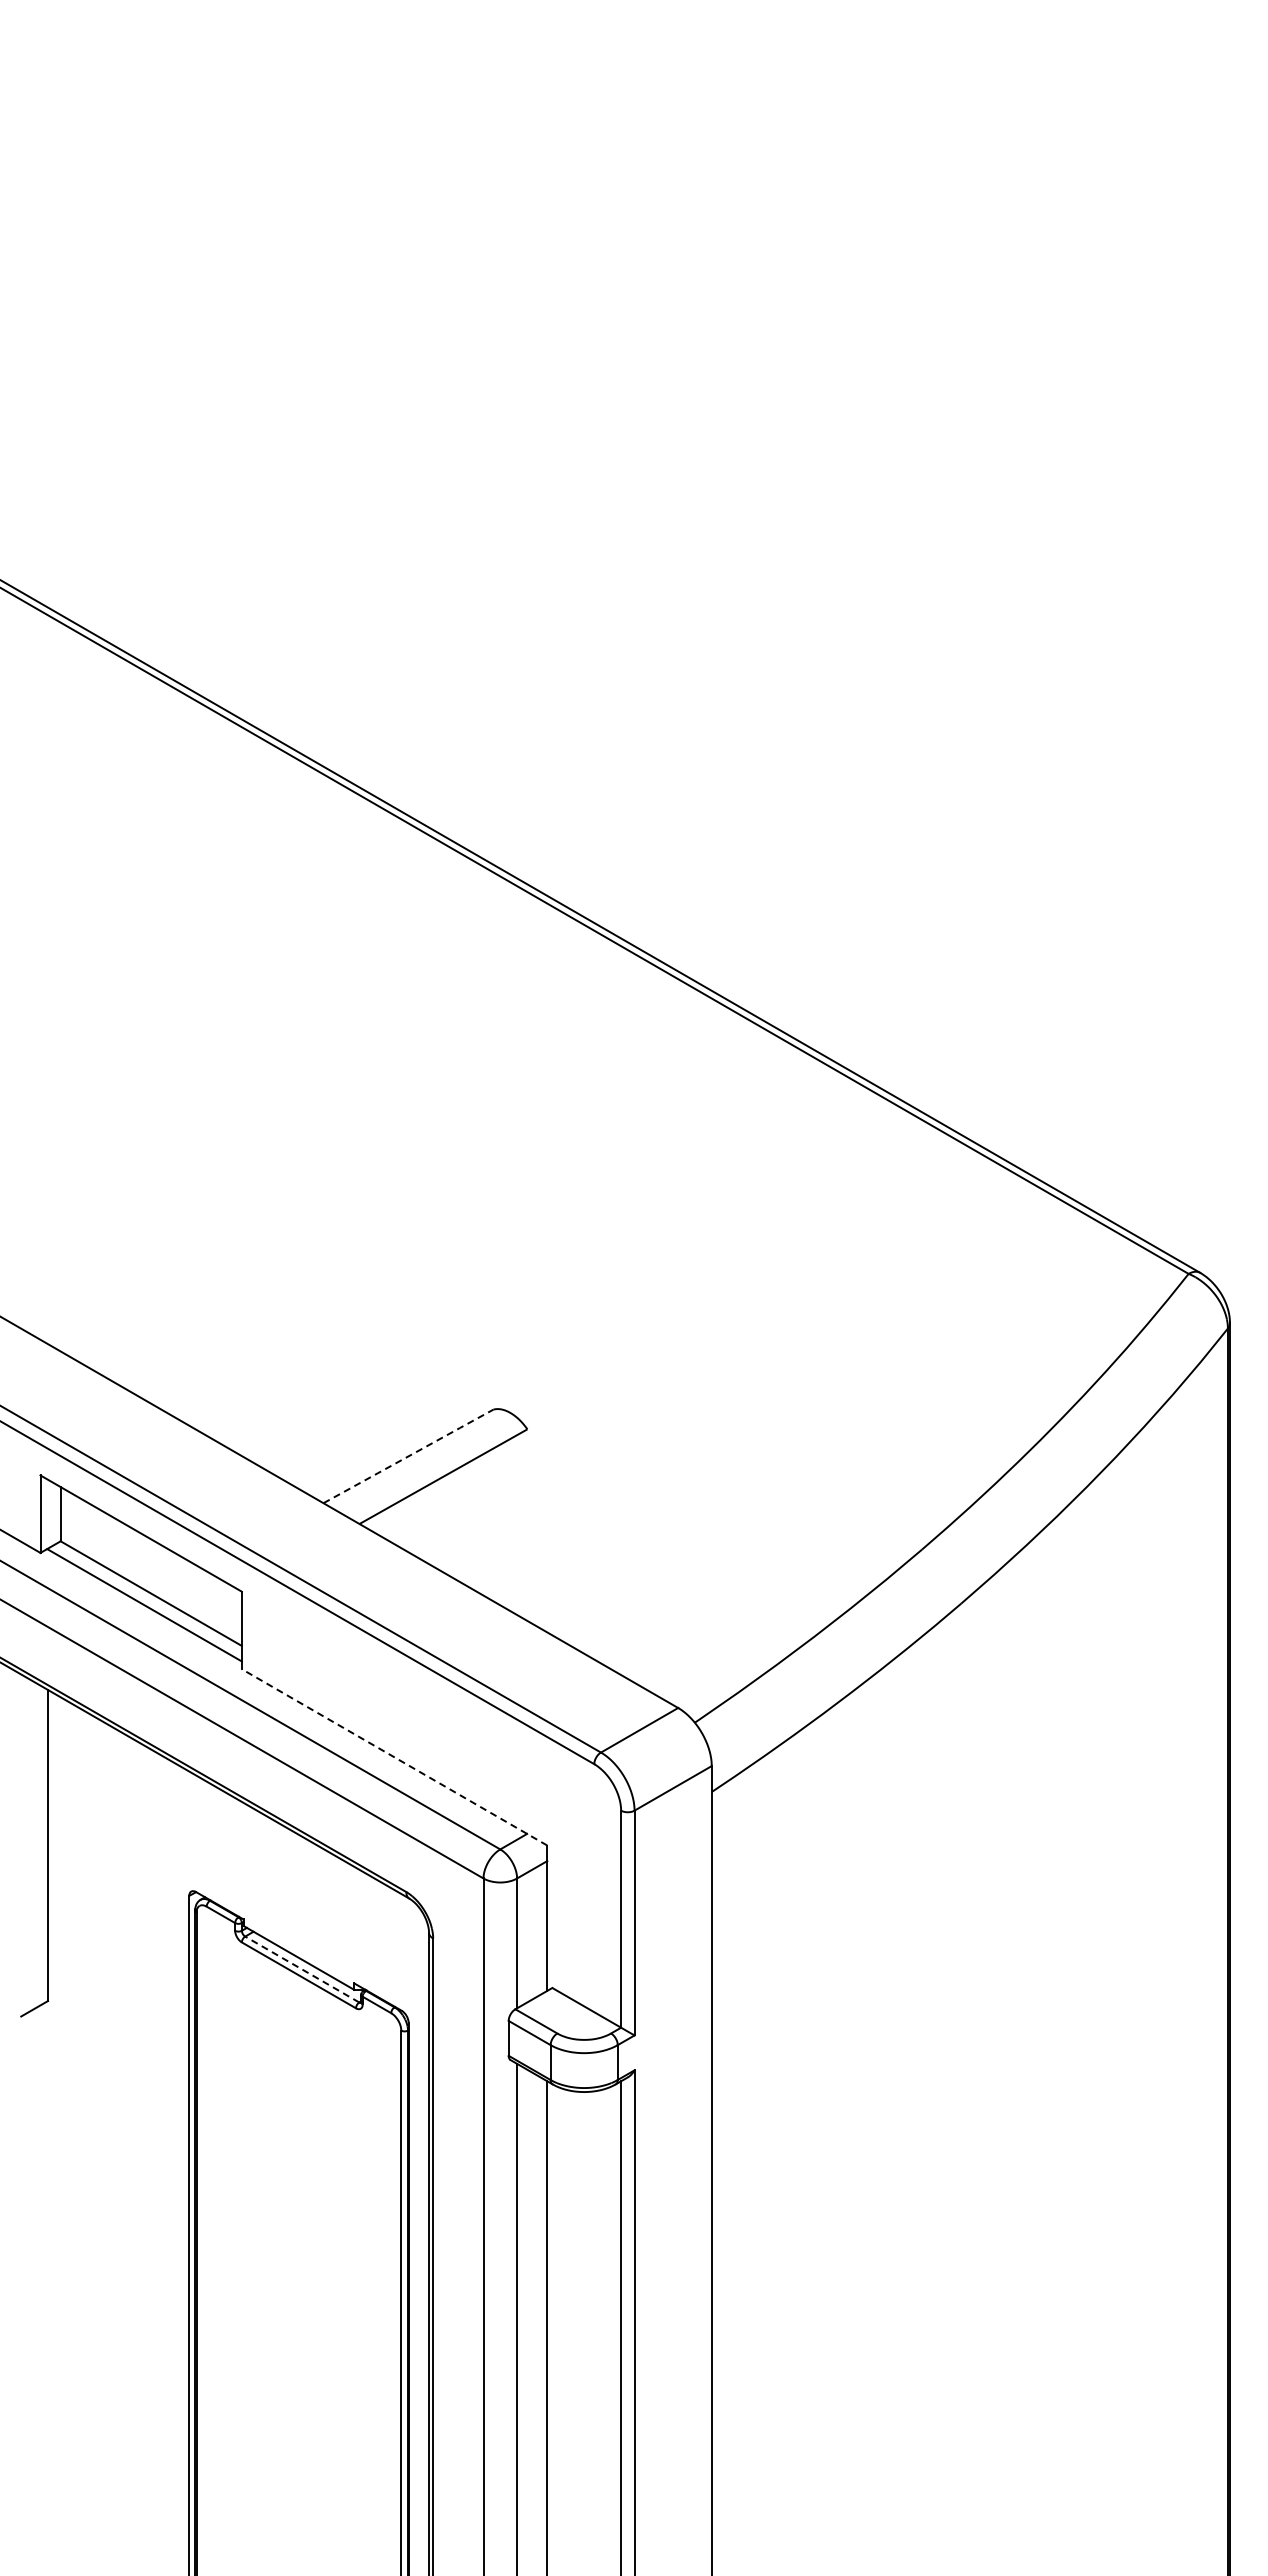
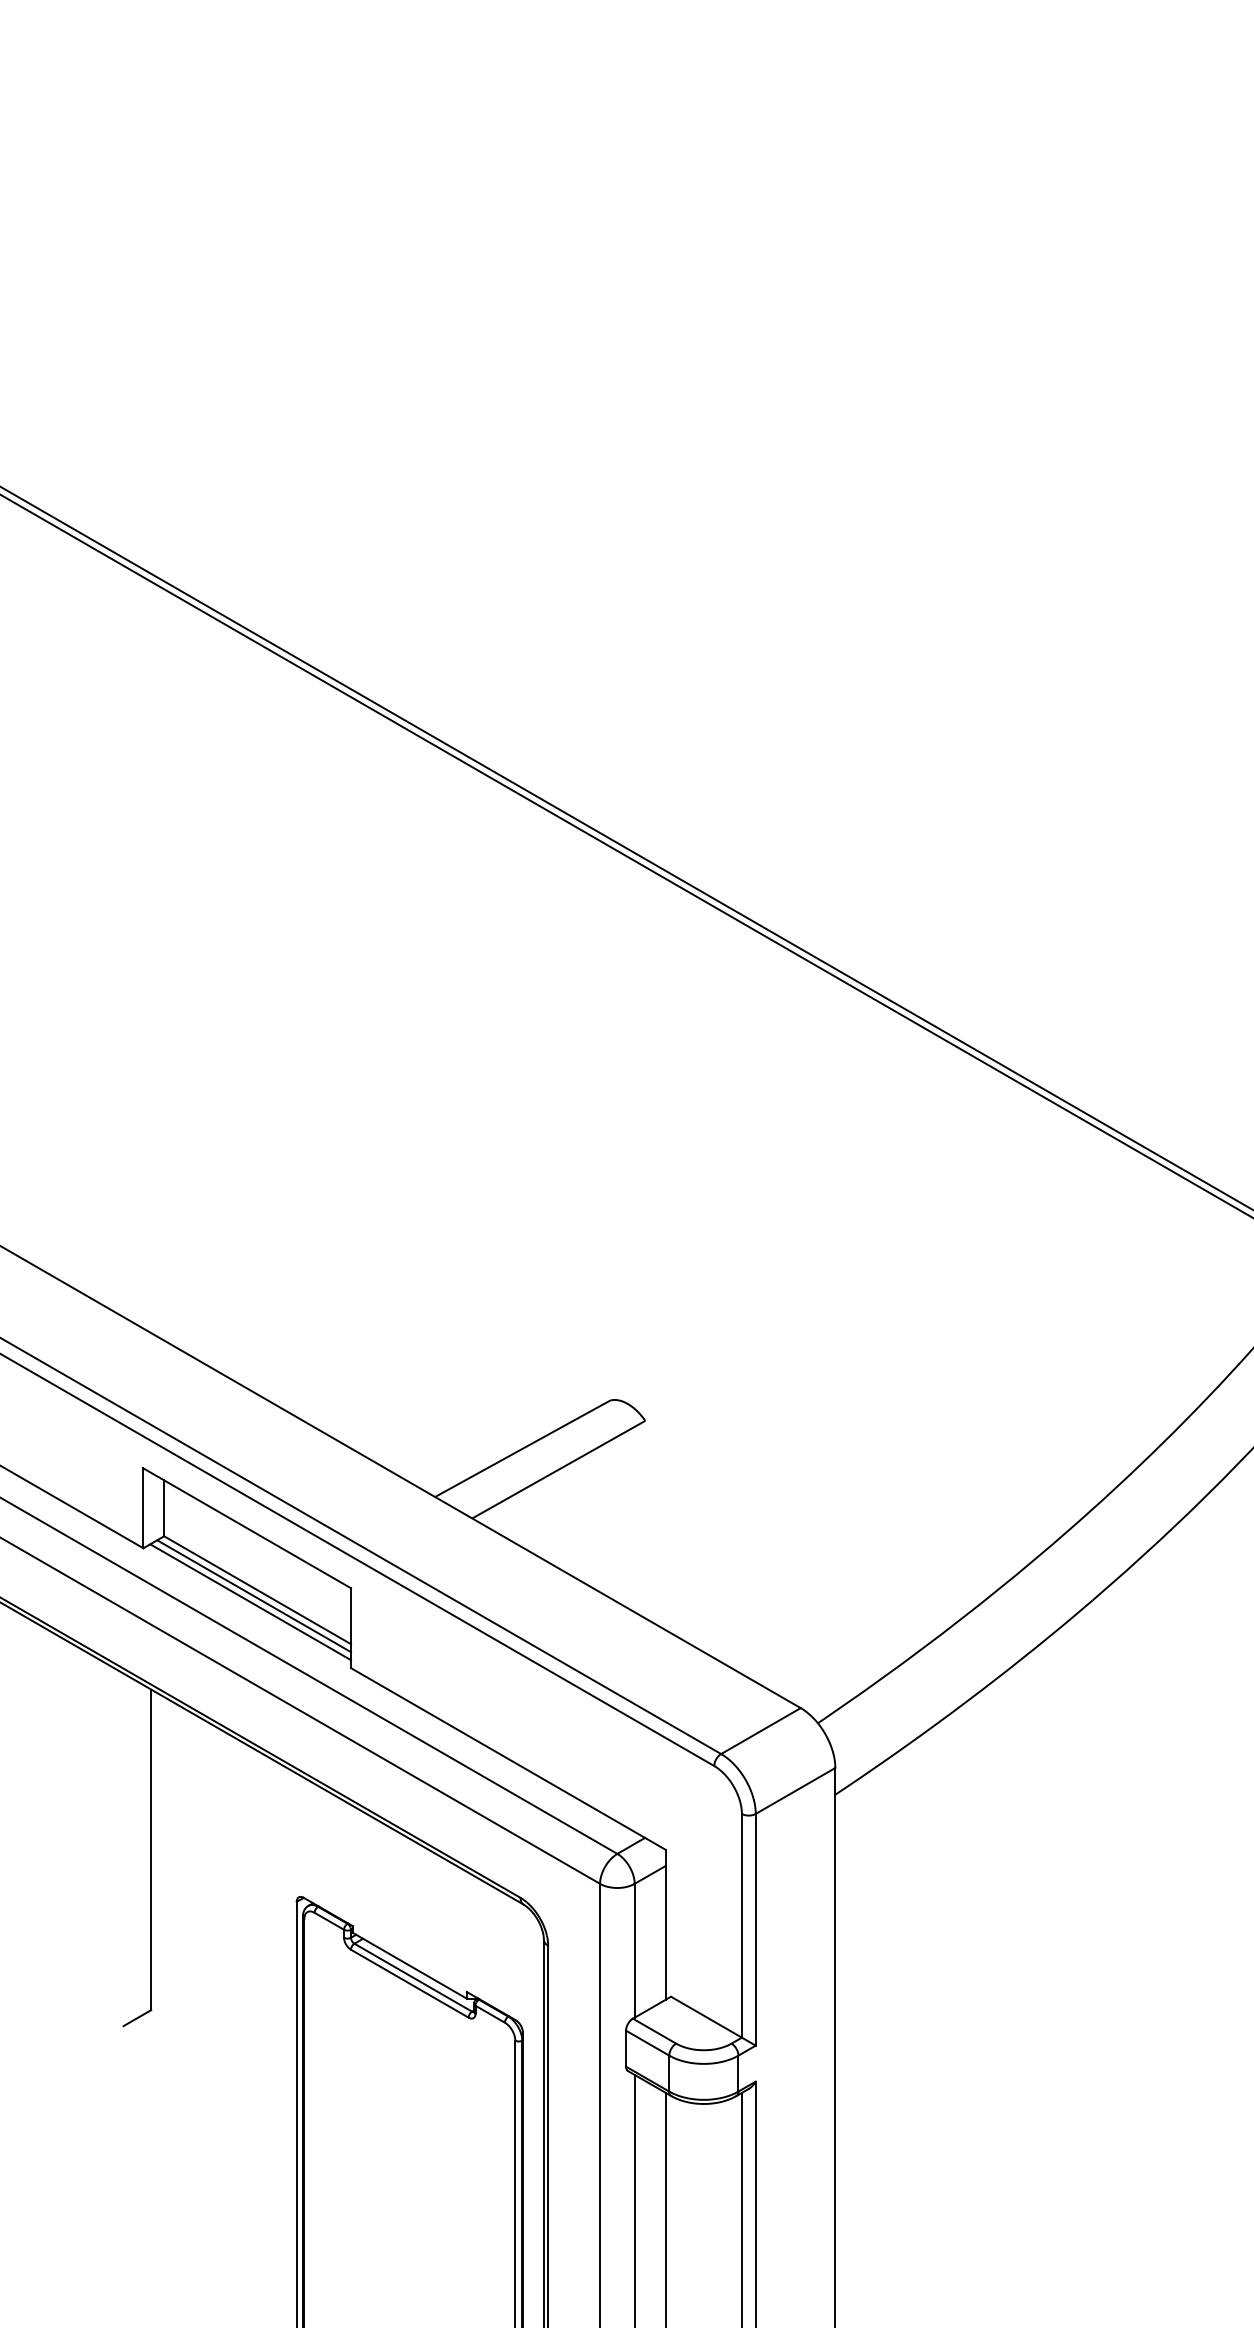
line: (409, 1455) -> (523, 1447), dashed -> solid
line: (147, 1599) -> (253, 1596), added
line: (394, 1757) -> (508, 1759), dashed -> solid
line: (302, 1969) -> (413, 1977), dashed -> solid

